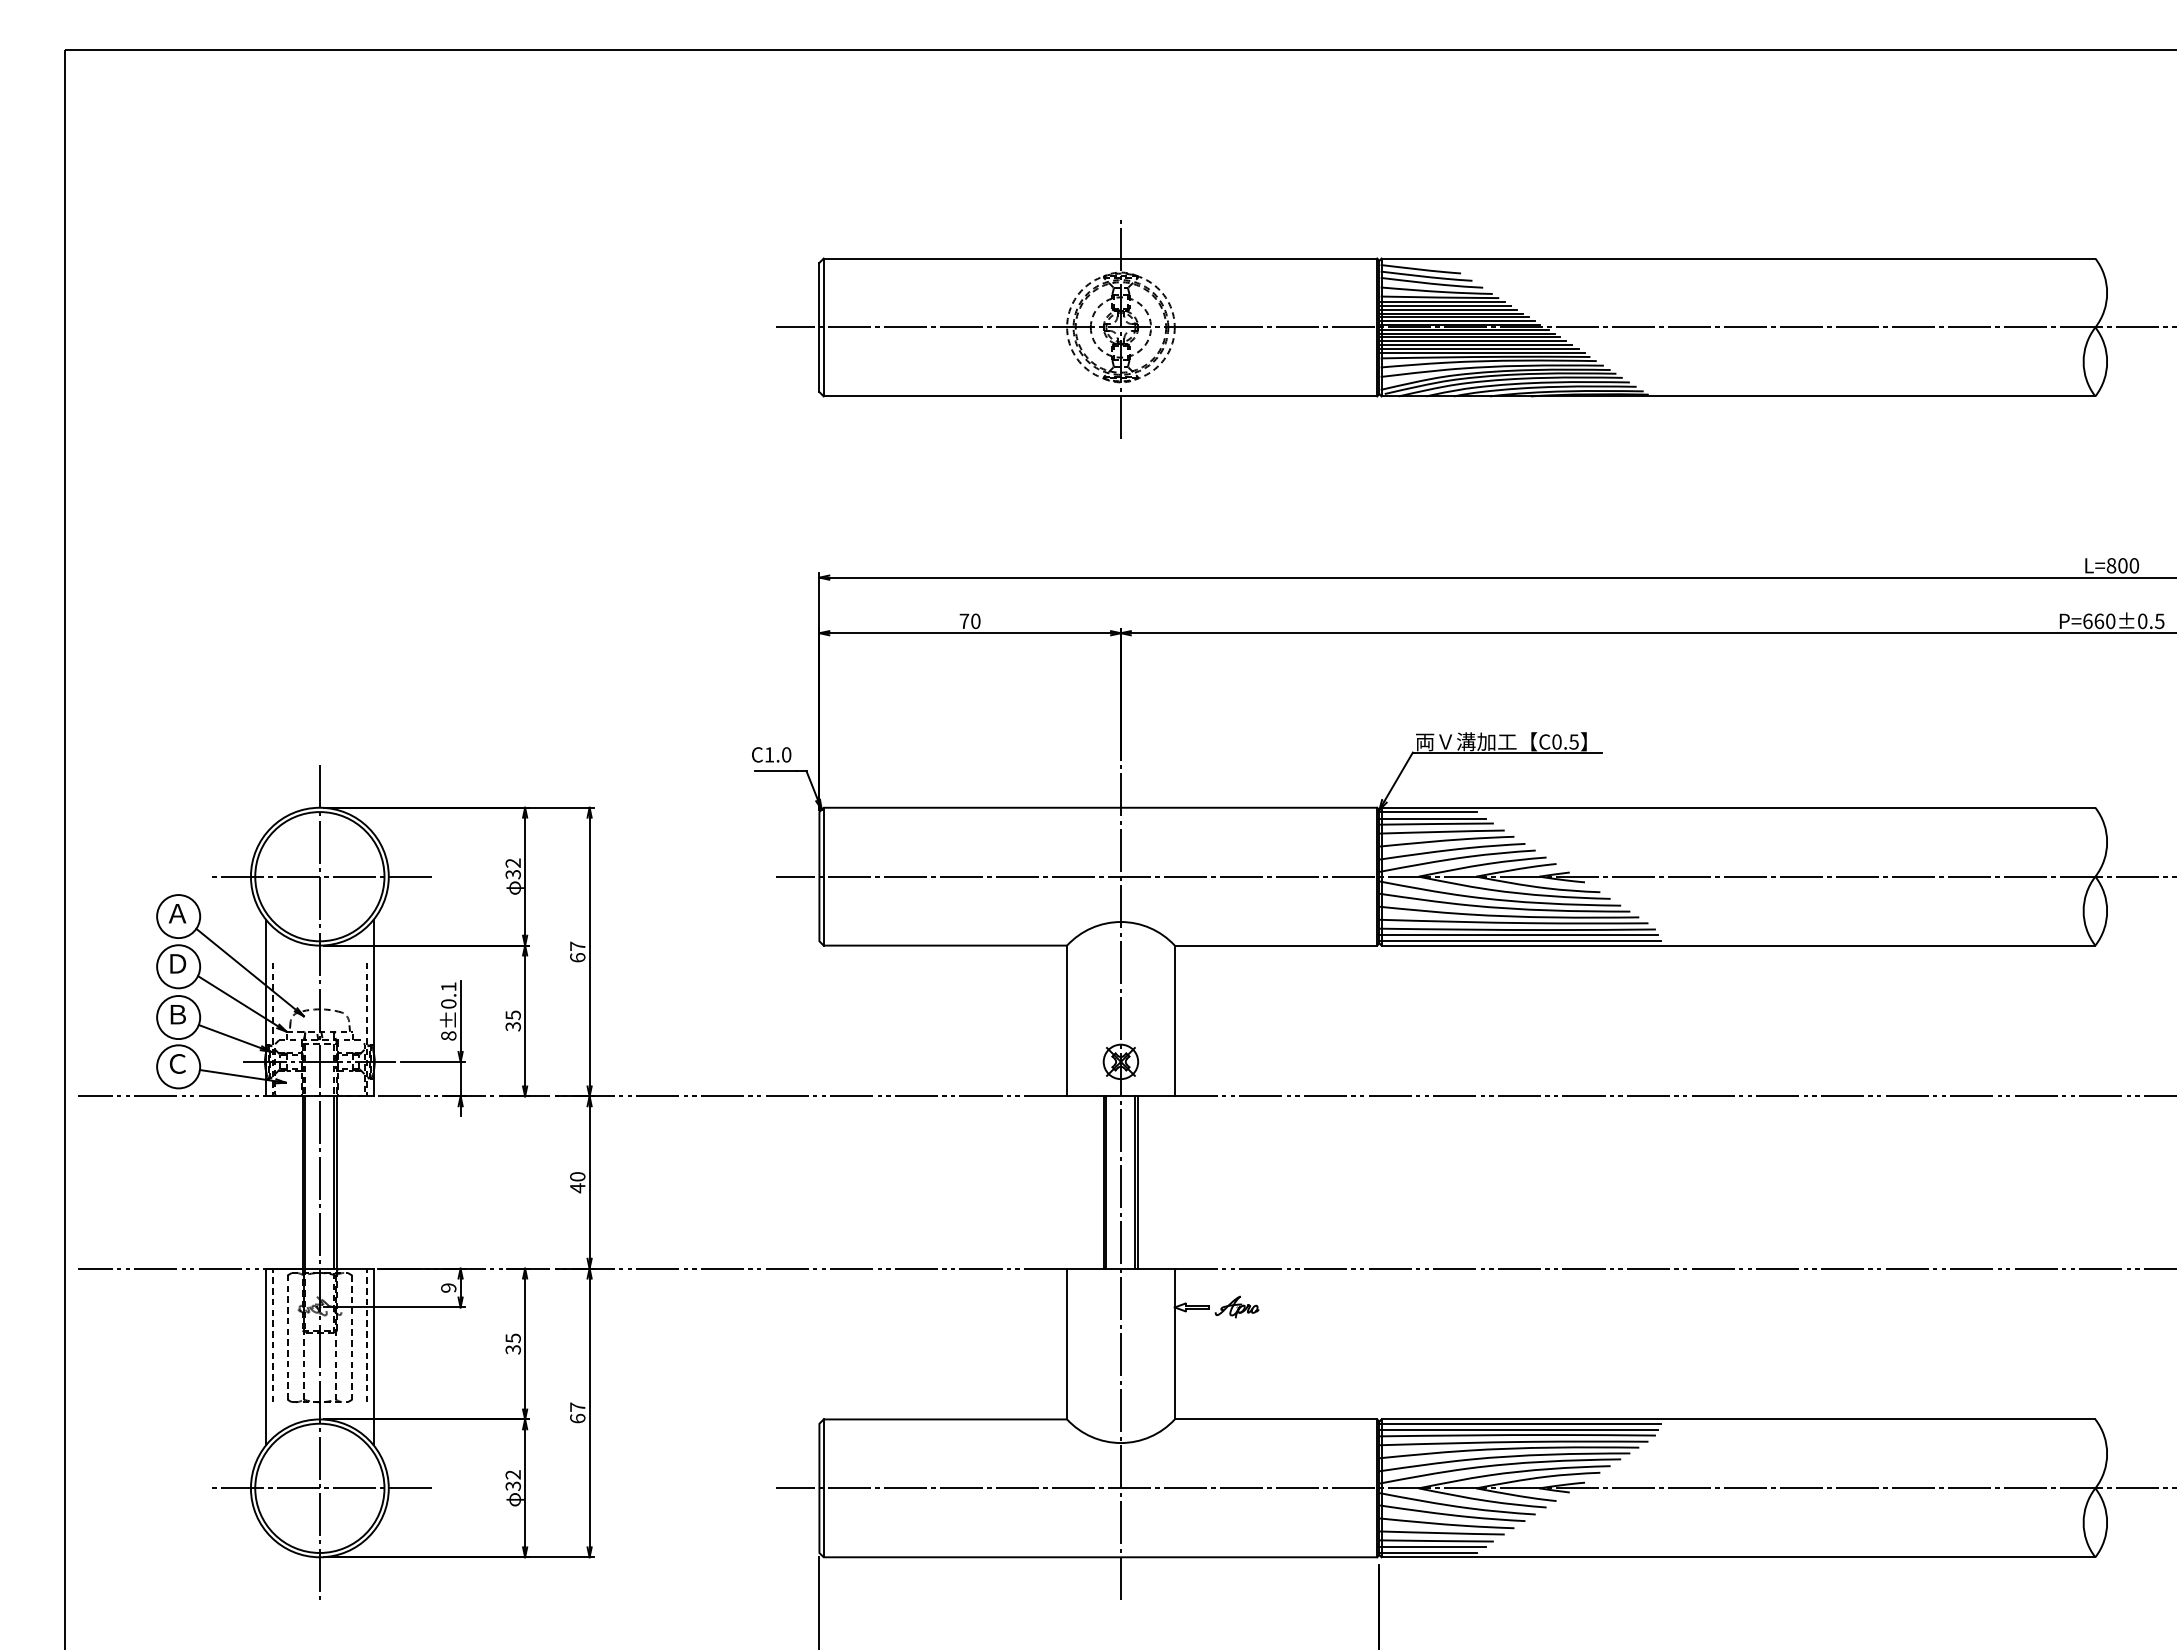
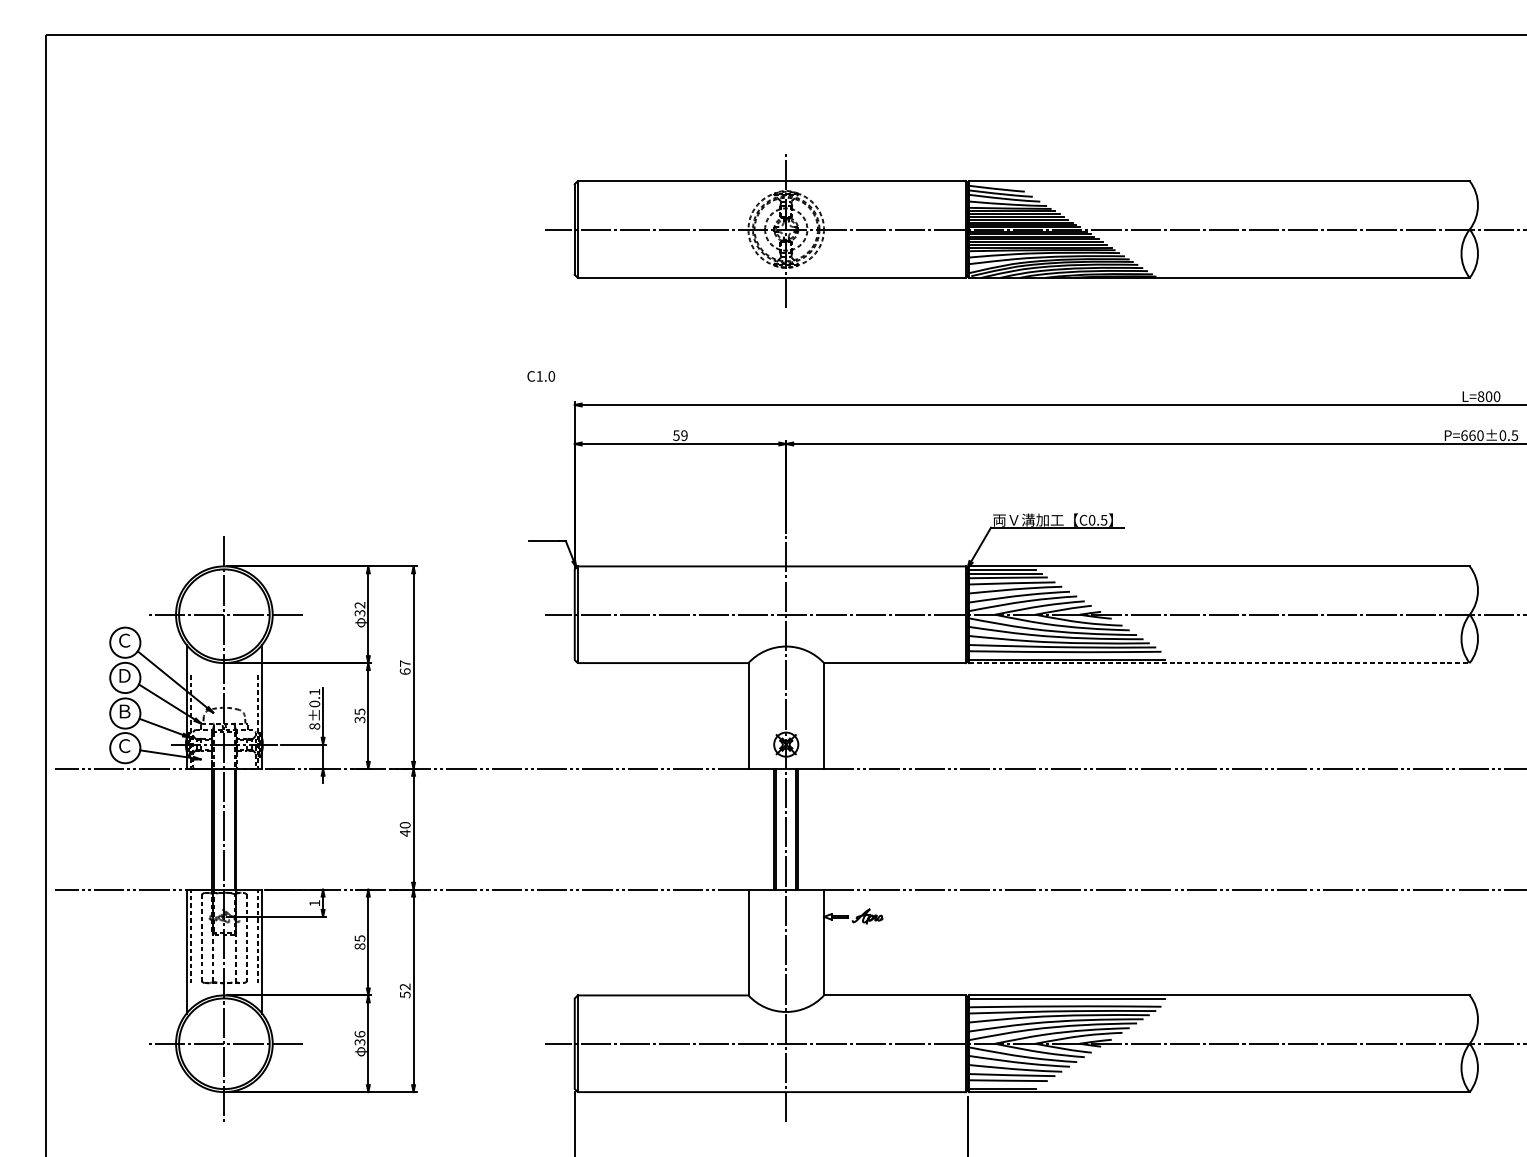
text: (969, 621) -> (680, 435), 70 -> 59
text: (771, 754) -> (541, 376), moved
text: (177, 913) -> (124, 640), Ａ -> Ｃ
line: (1518, 934) -> (1065, 655), removed
line: (1738, 945) -> (1219, 663), solid -> dashed
text: (448, 1287) -> (314, 902), 9 -> 1
text: (512, 1349) -> (359, 946), 35 -> 85
text: (577, 1412) -> (405, 990), 67 -> 52
line: (1518, 1430) -> (1065, 1003), removed
text: (512, 1474) -> (359, 1034), 32 -> 36
line: (1432, 1546) -> (1004, 1084), removed

